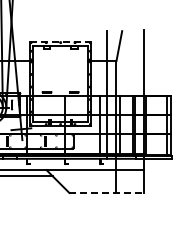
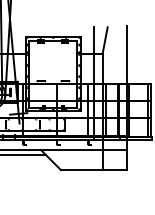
line: (60, 41) -> (53, 36), dashed -> solid
line: (107, 192) -> (94, 169), dashed -> solid

